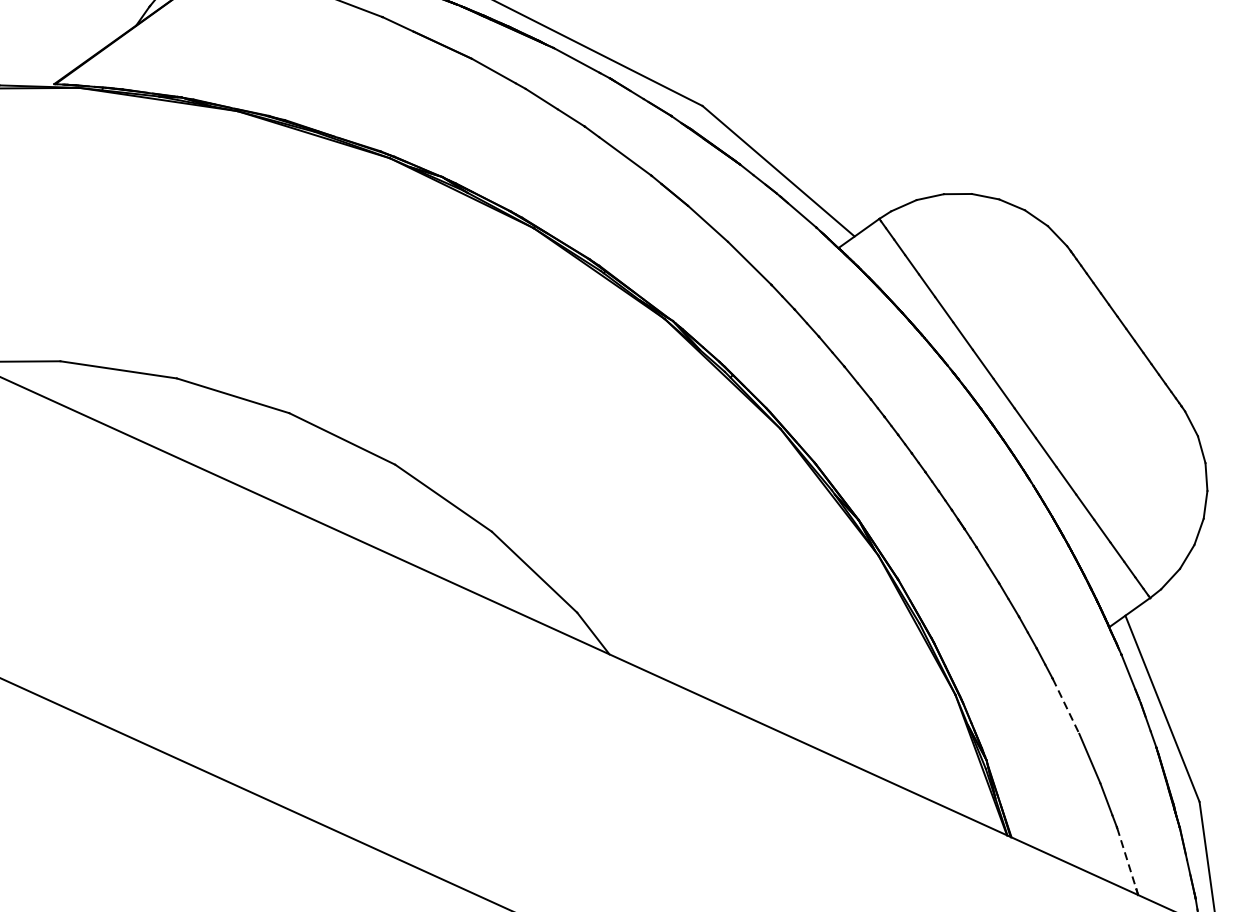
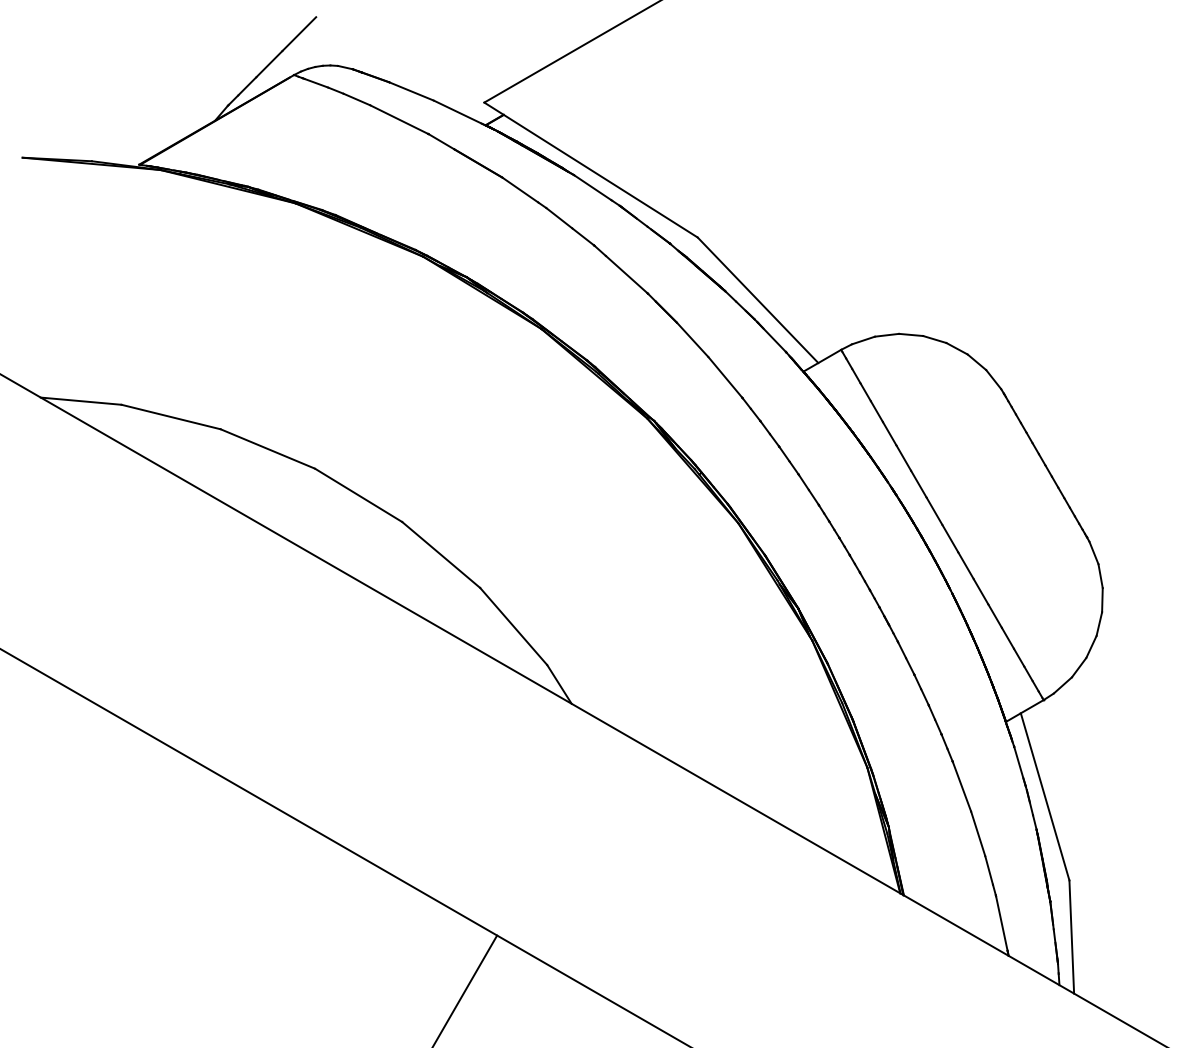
line: (1066, 707) -> (962, 787), dashed -> solid
line: (1126, 858) -> (1001, 923), dashed -> solid

